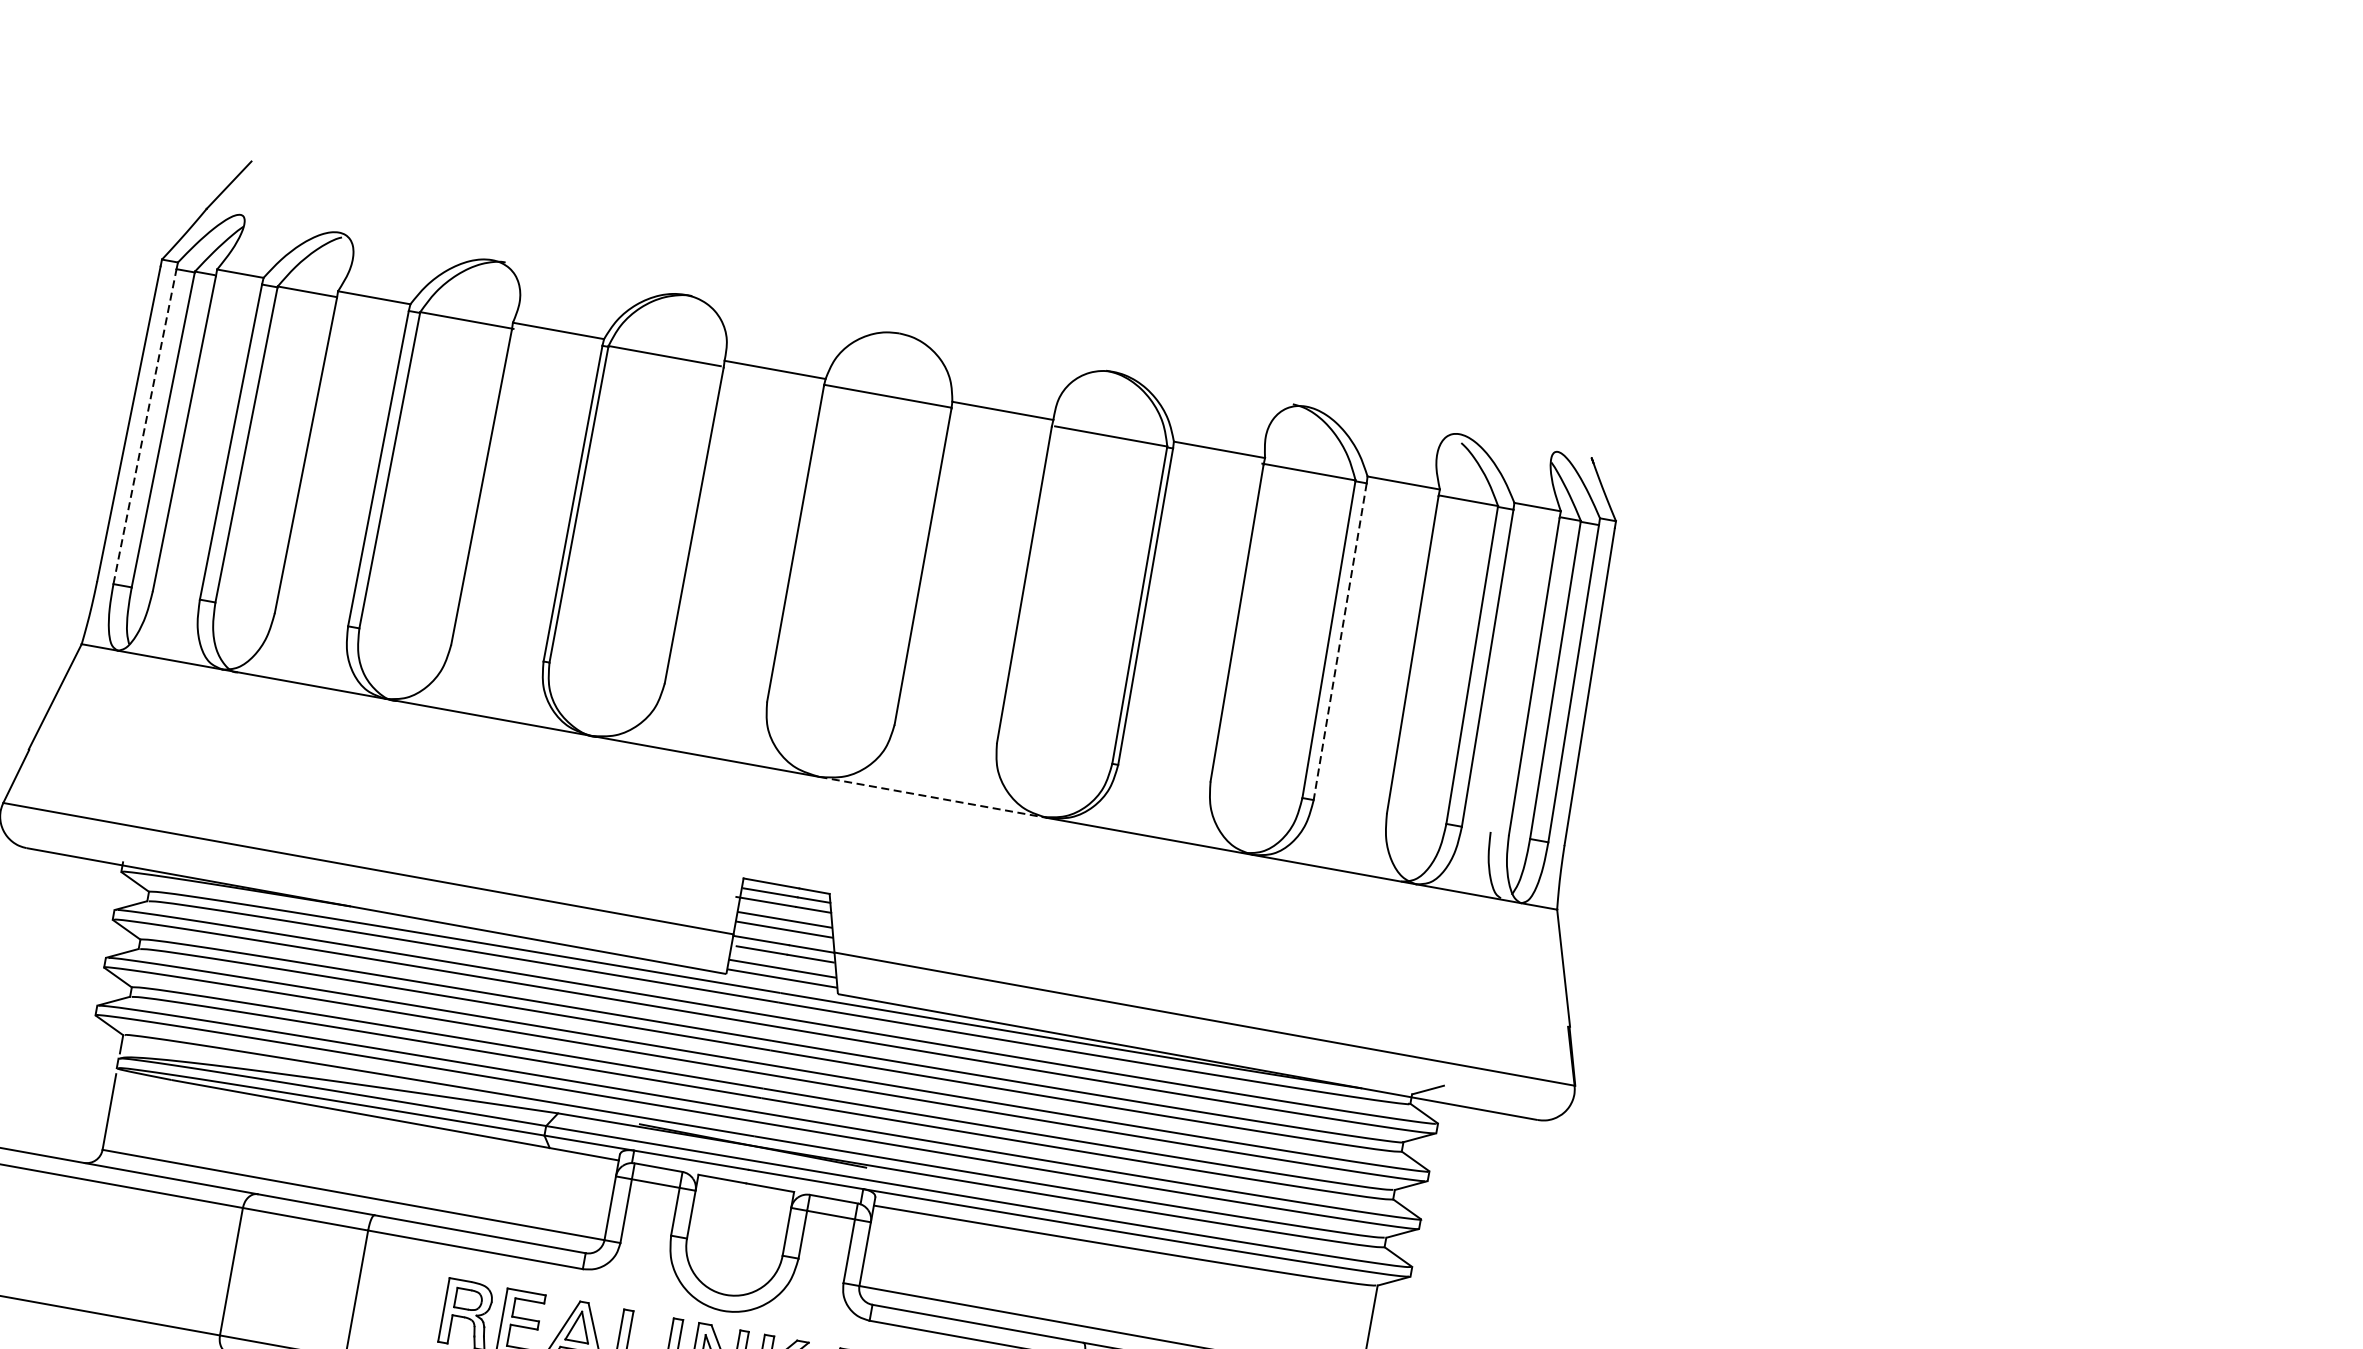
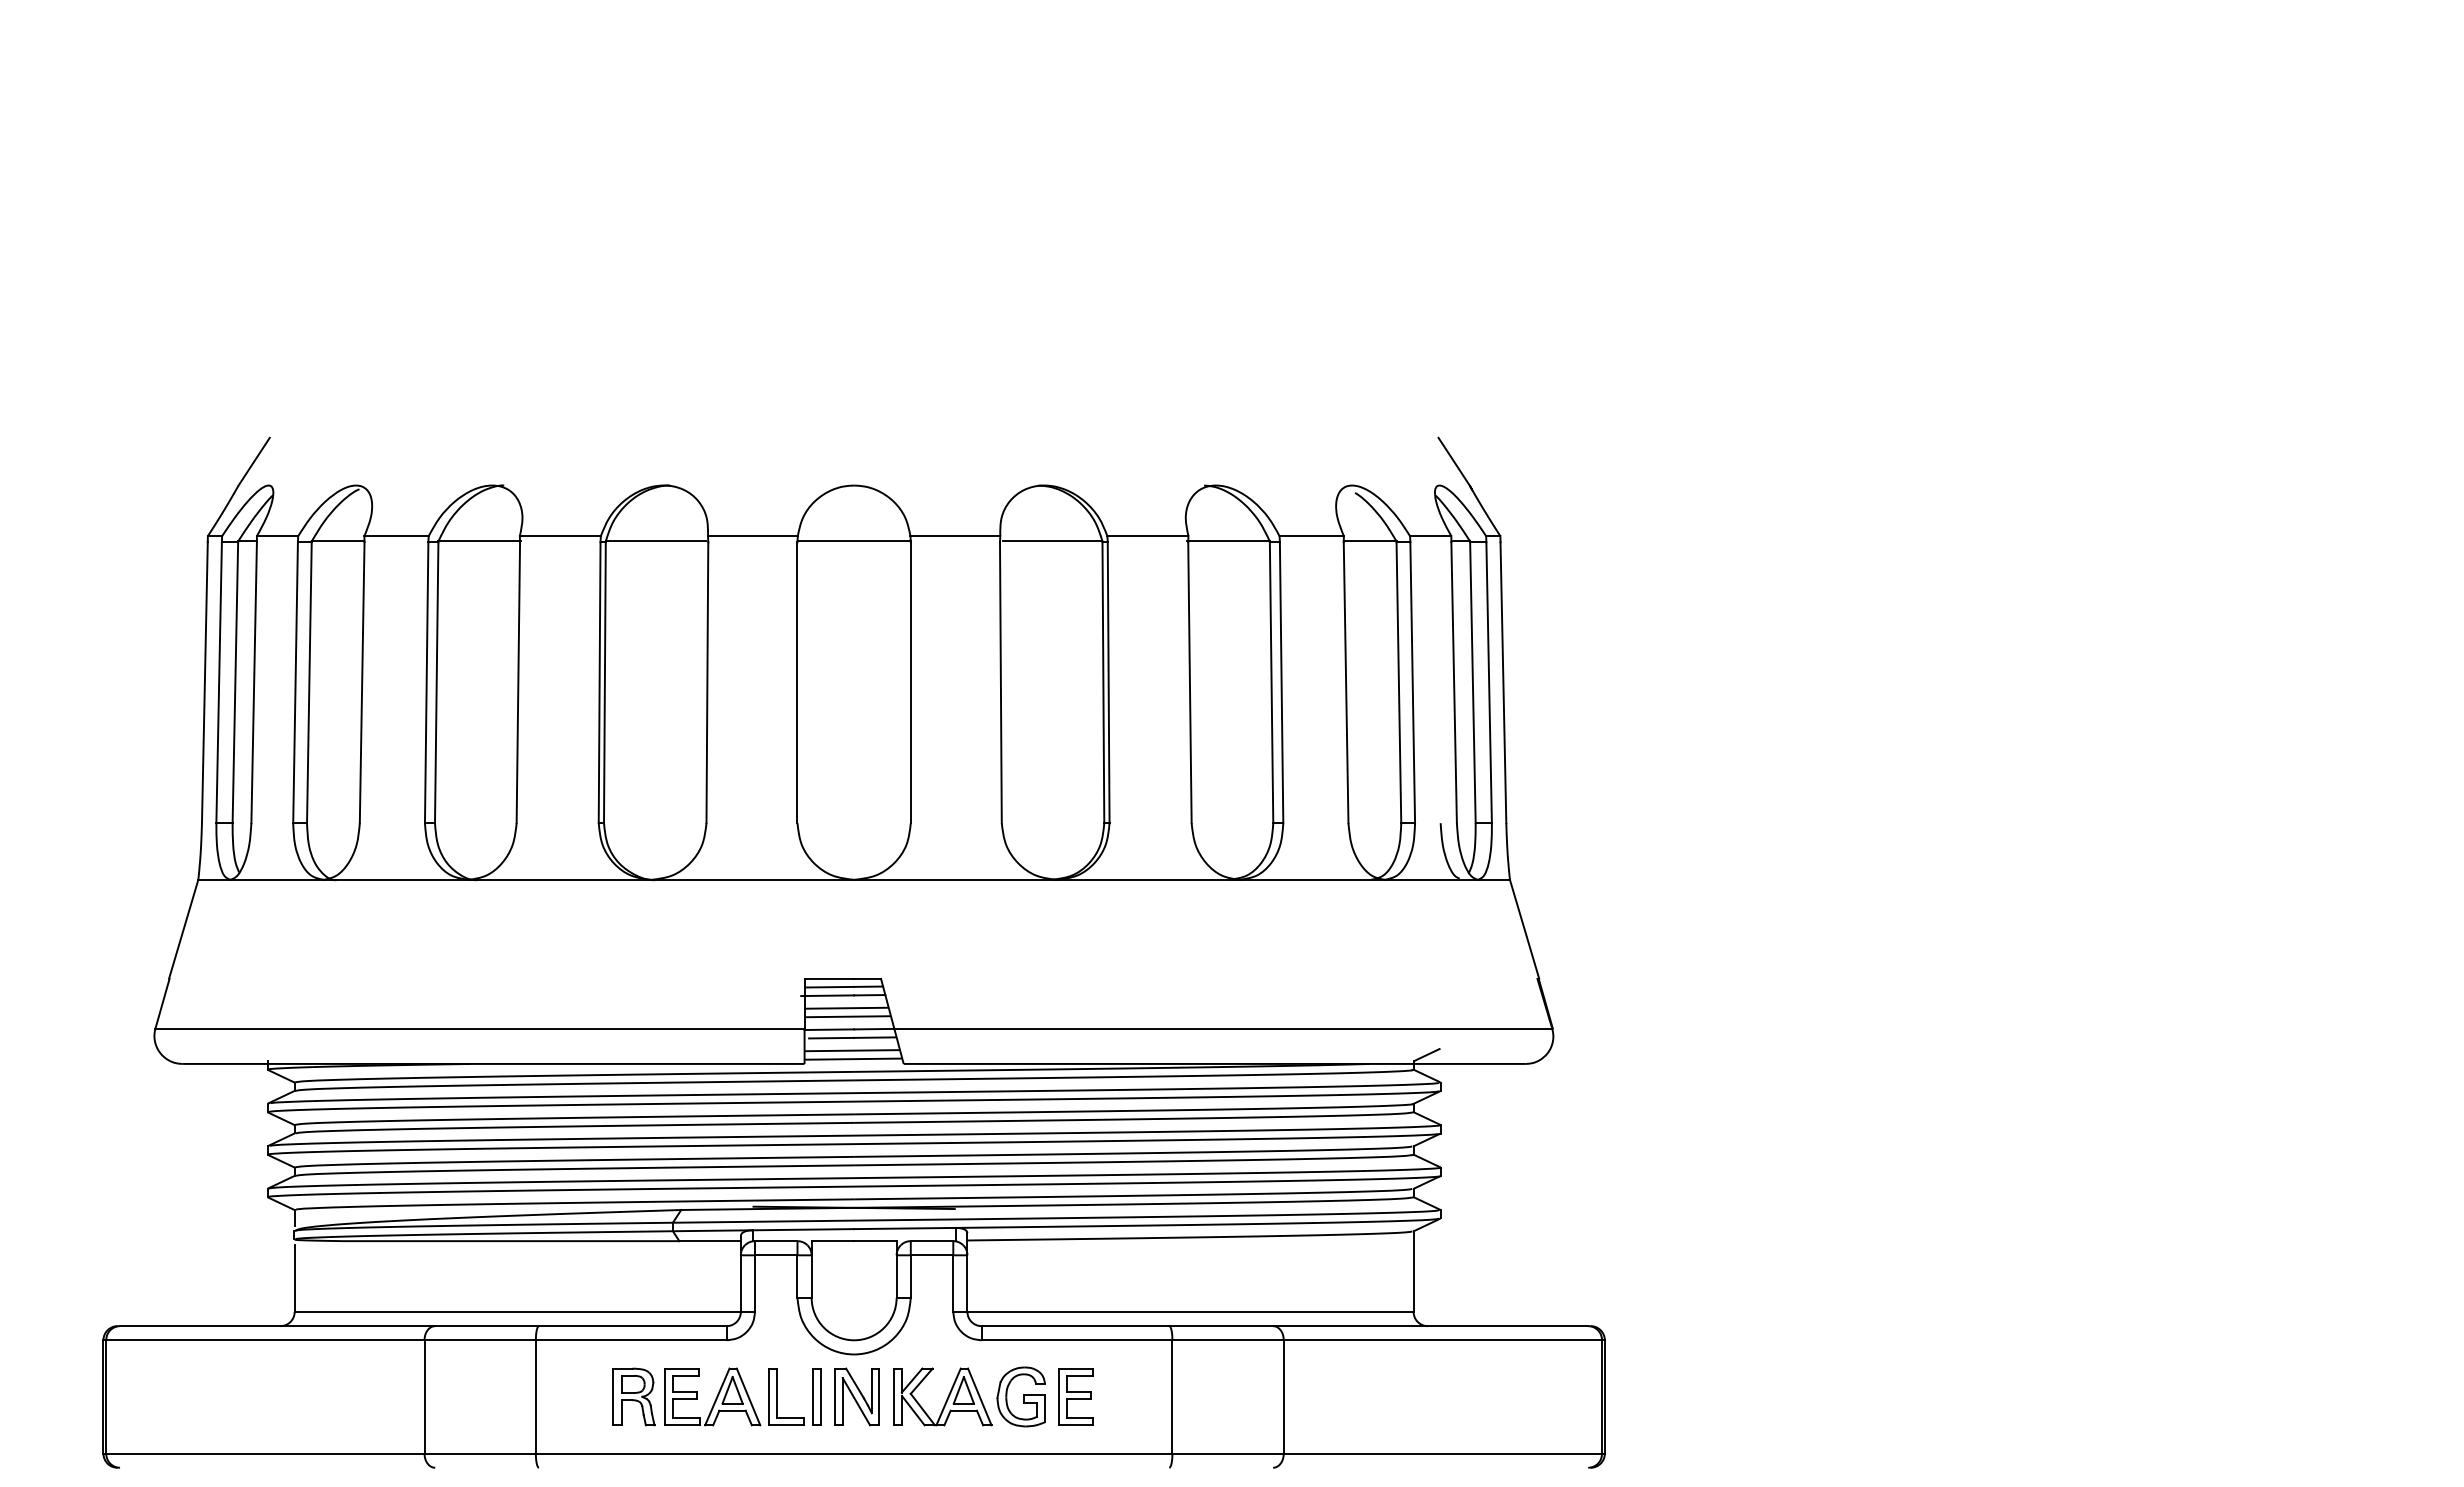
line: (145, 426) -> (219, 682), dashed -> solid
line: (1578, 427) -> (1453, 461), added
line: (1339, 642) -> (1281, 683), dashed -> solid
line: (933, 797) -> (955, 879), dashed -> solid

